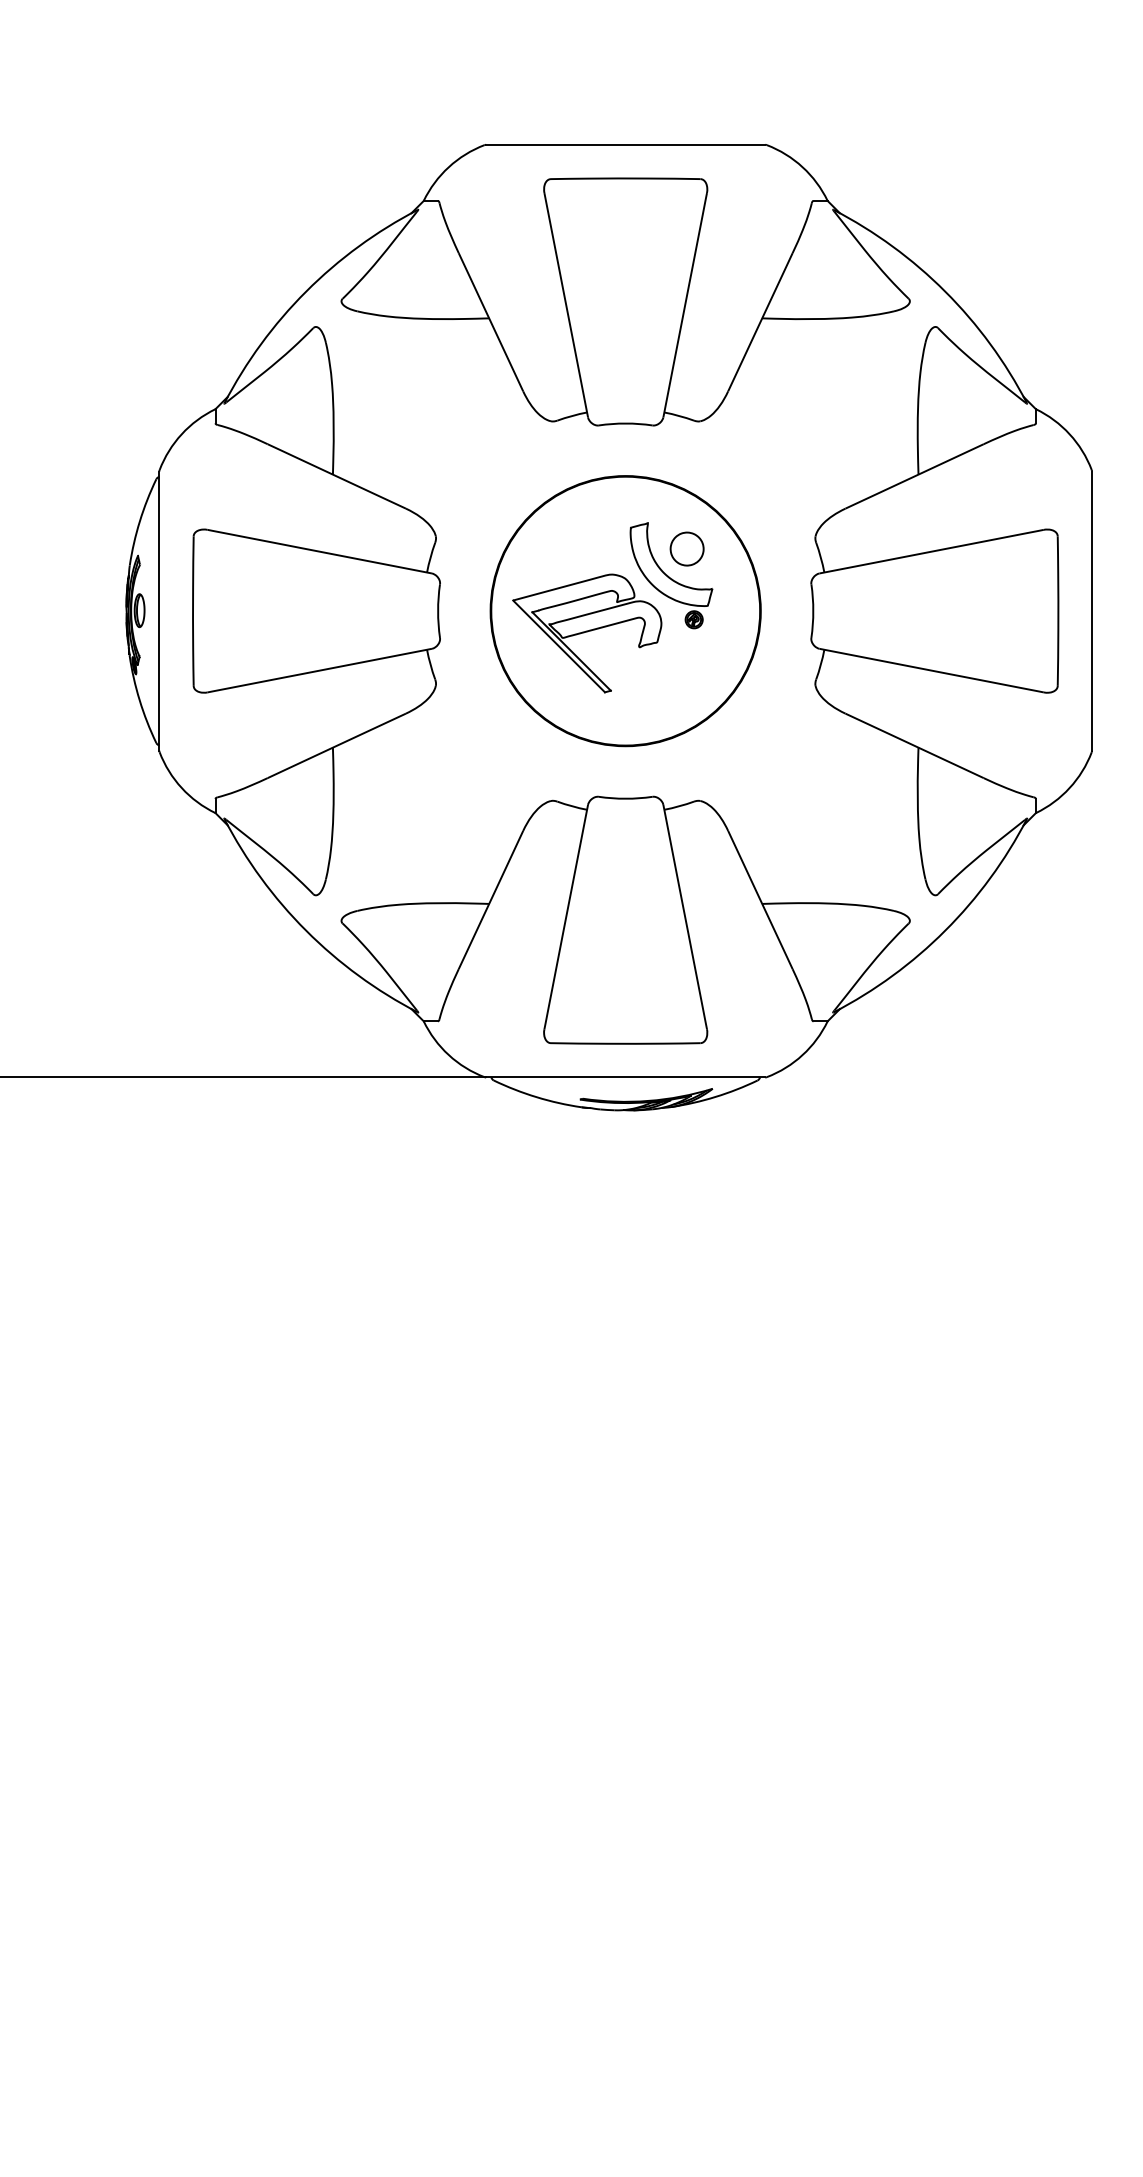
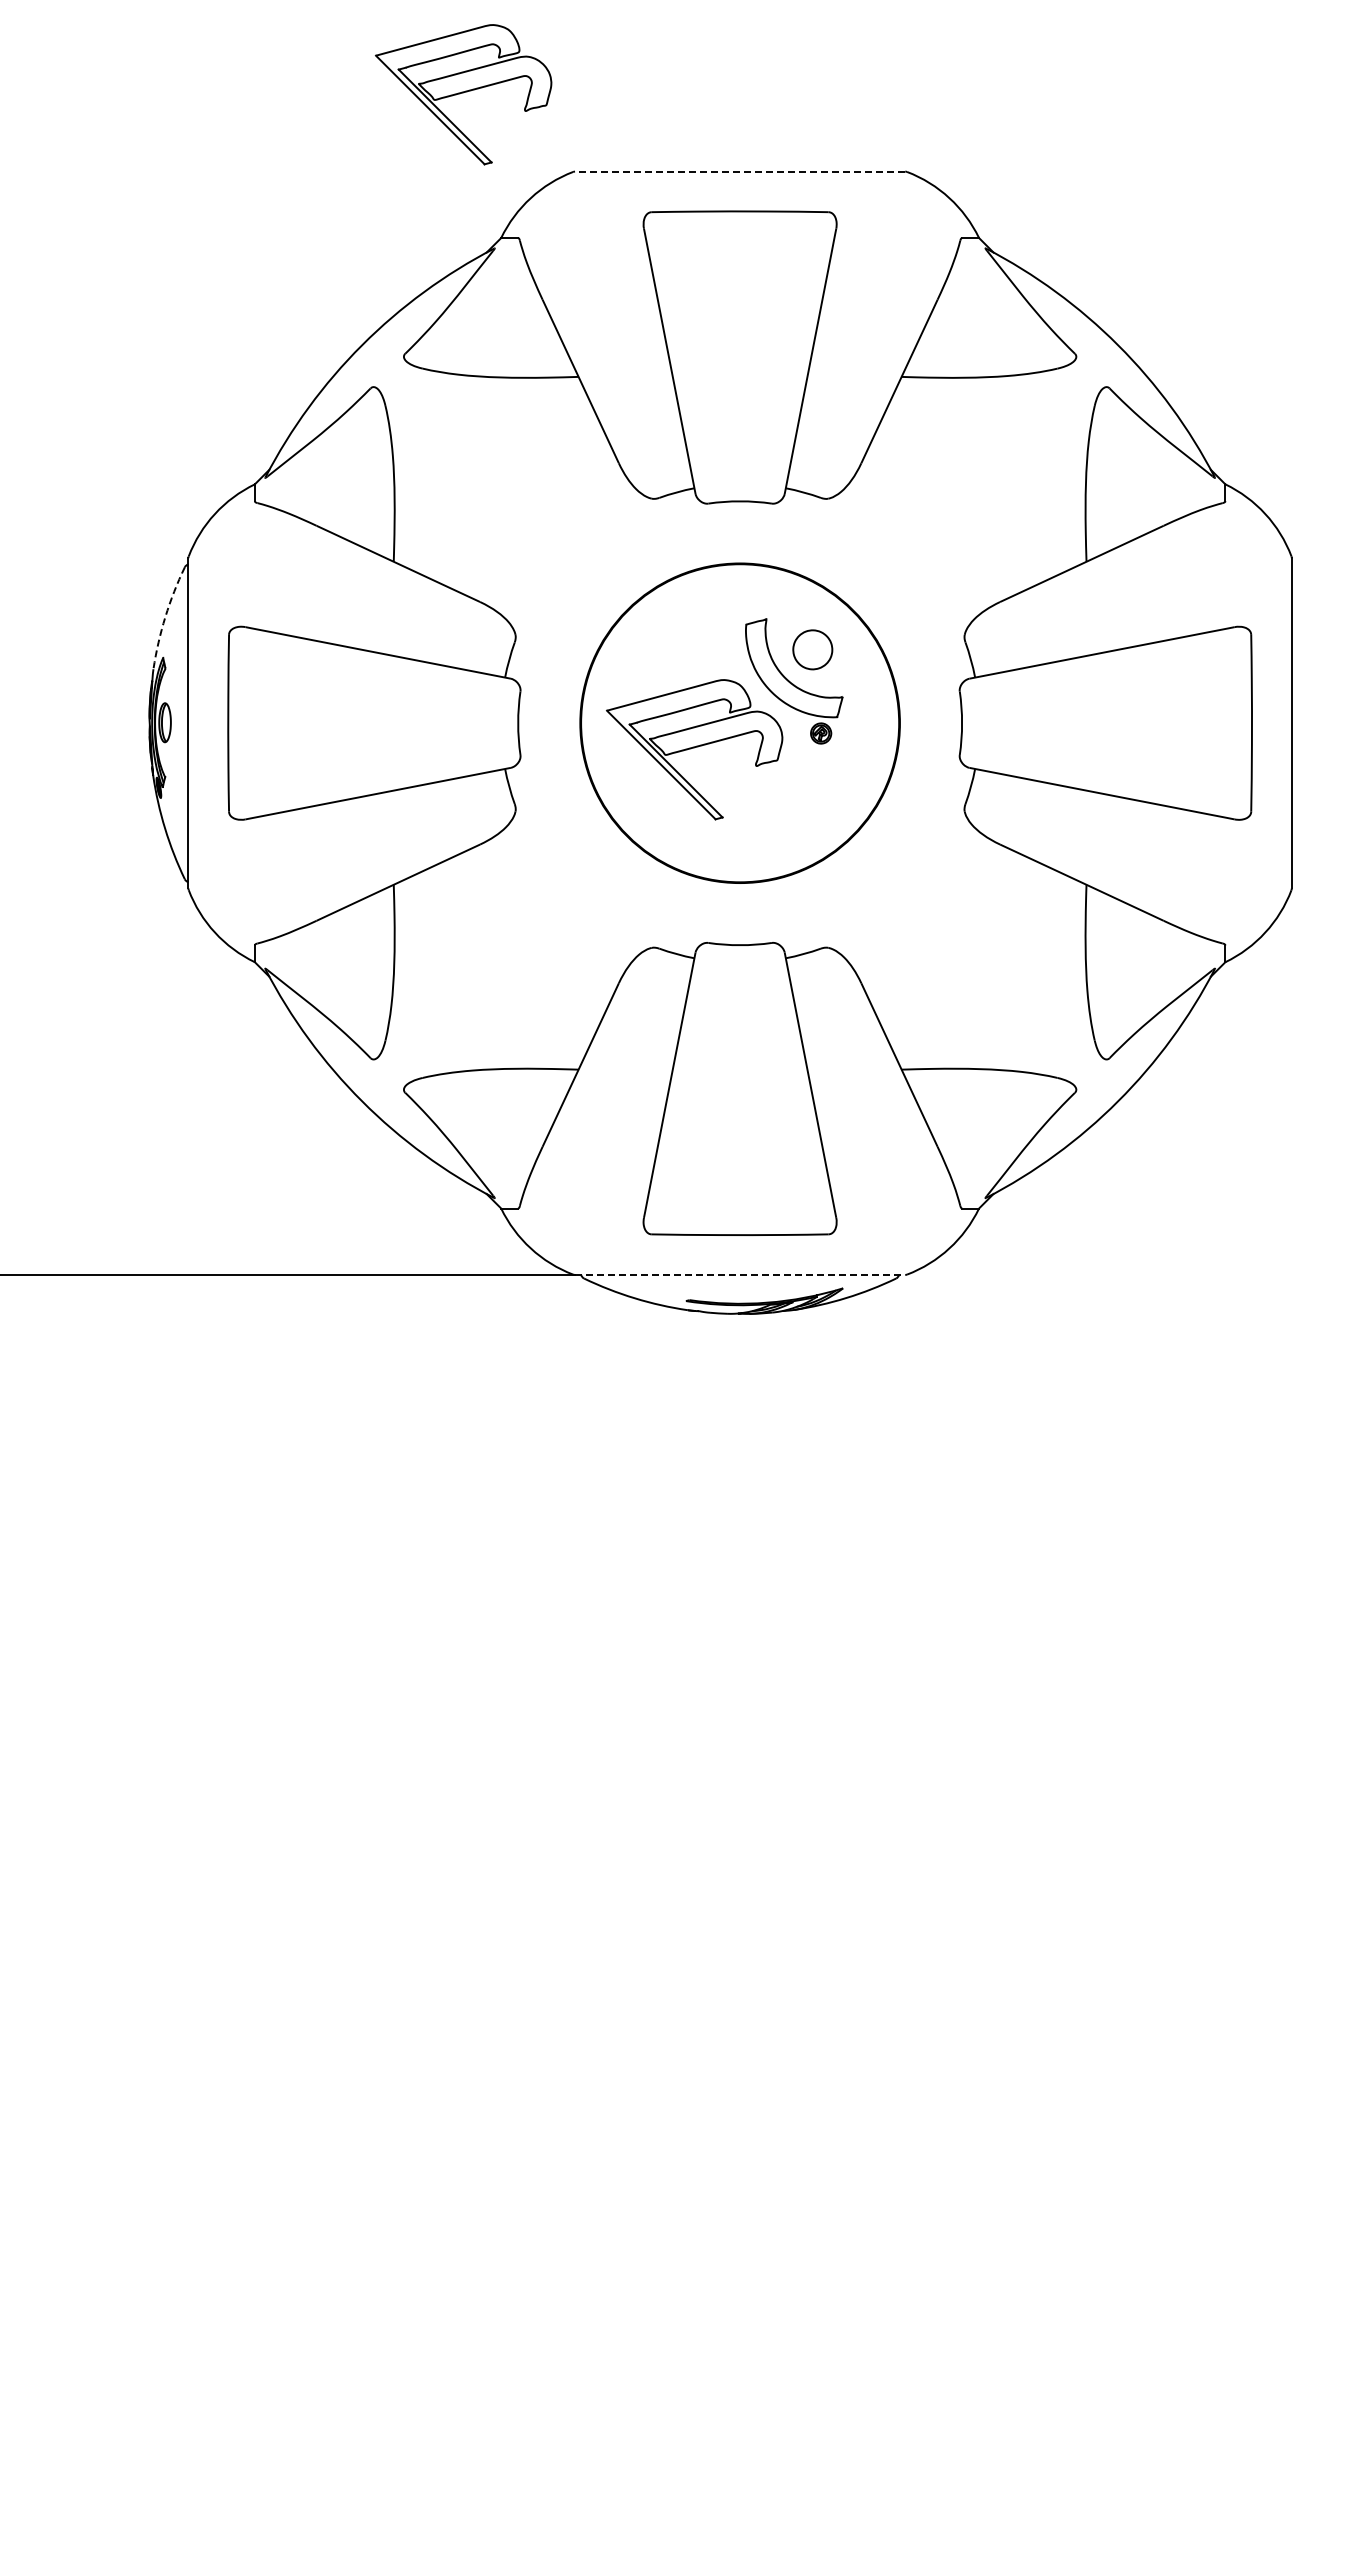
part: (391, 79) -> (463, 94), added
line: (625, 144) -> (739, 171), solid -> dashed
arc: (139, 521) -> (165, 617), solid -> dashed
line: (626, 1077) -> (740, 1274), solid -> dashed

